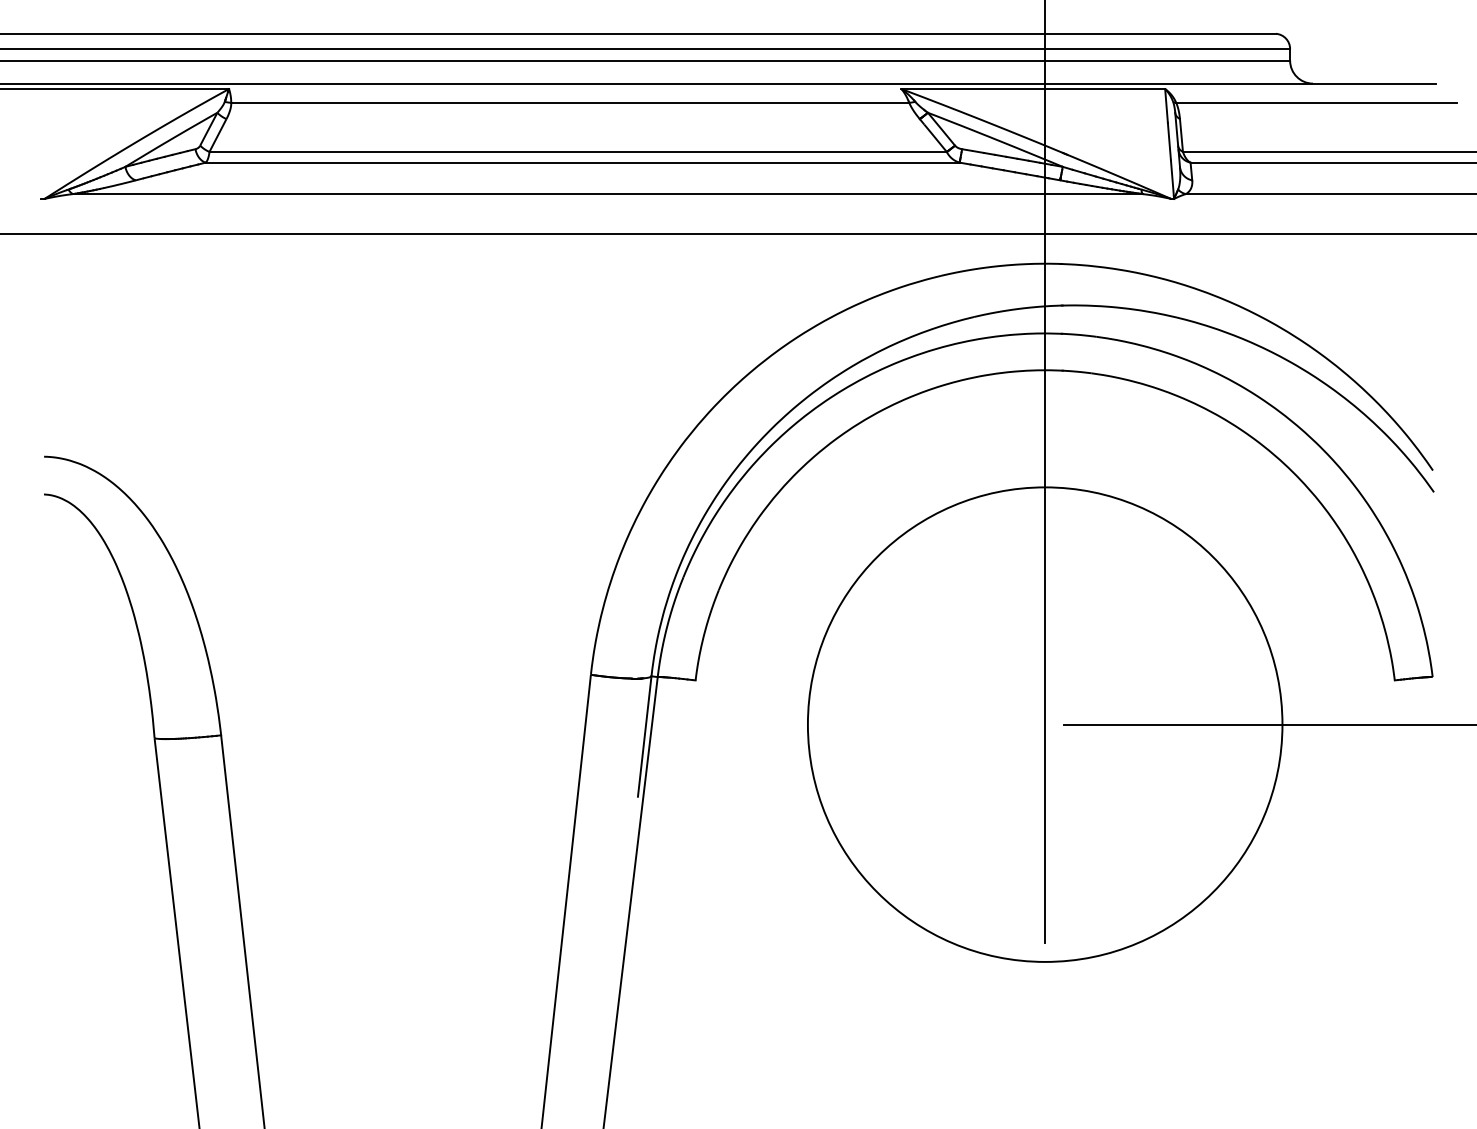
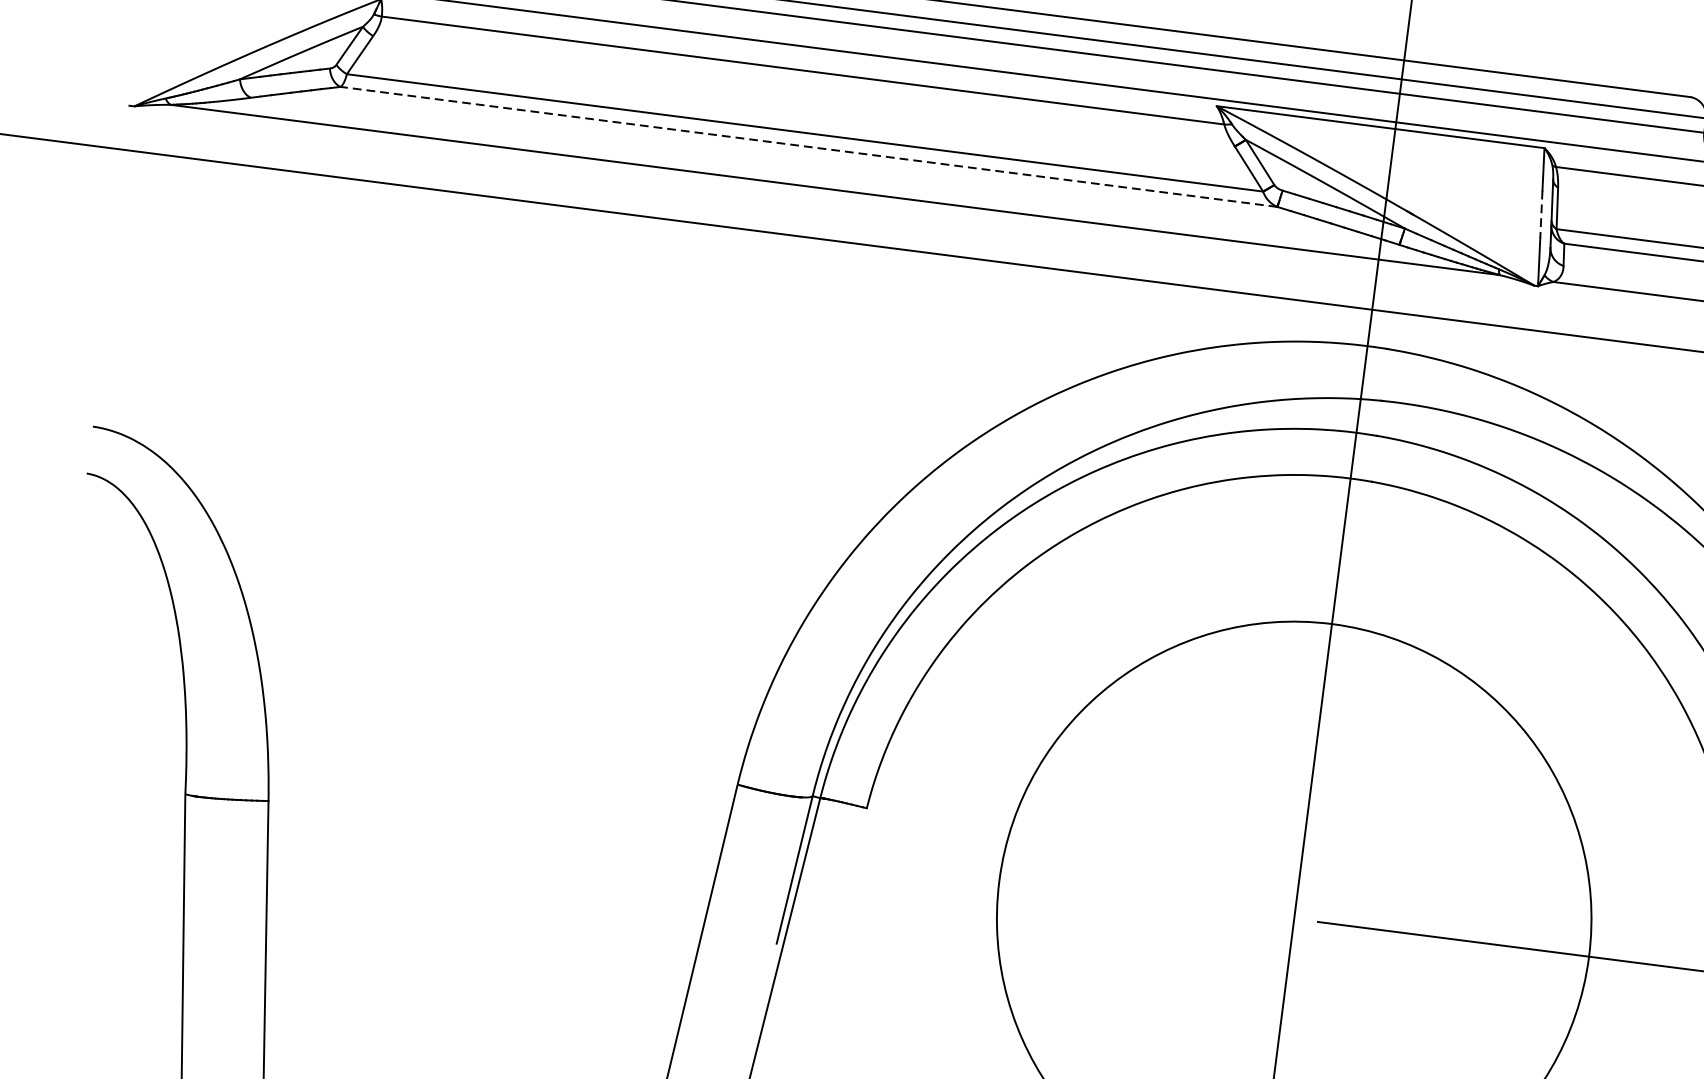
line: (1169, 141) -> (1541, 214), solid -> dashed
line: (582, 162) -> (808, 146), solid -> dashed

